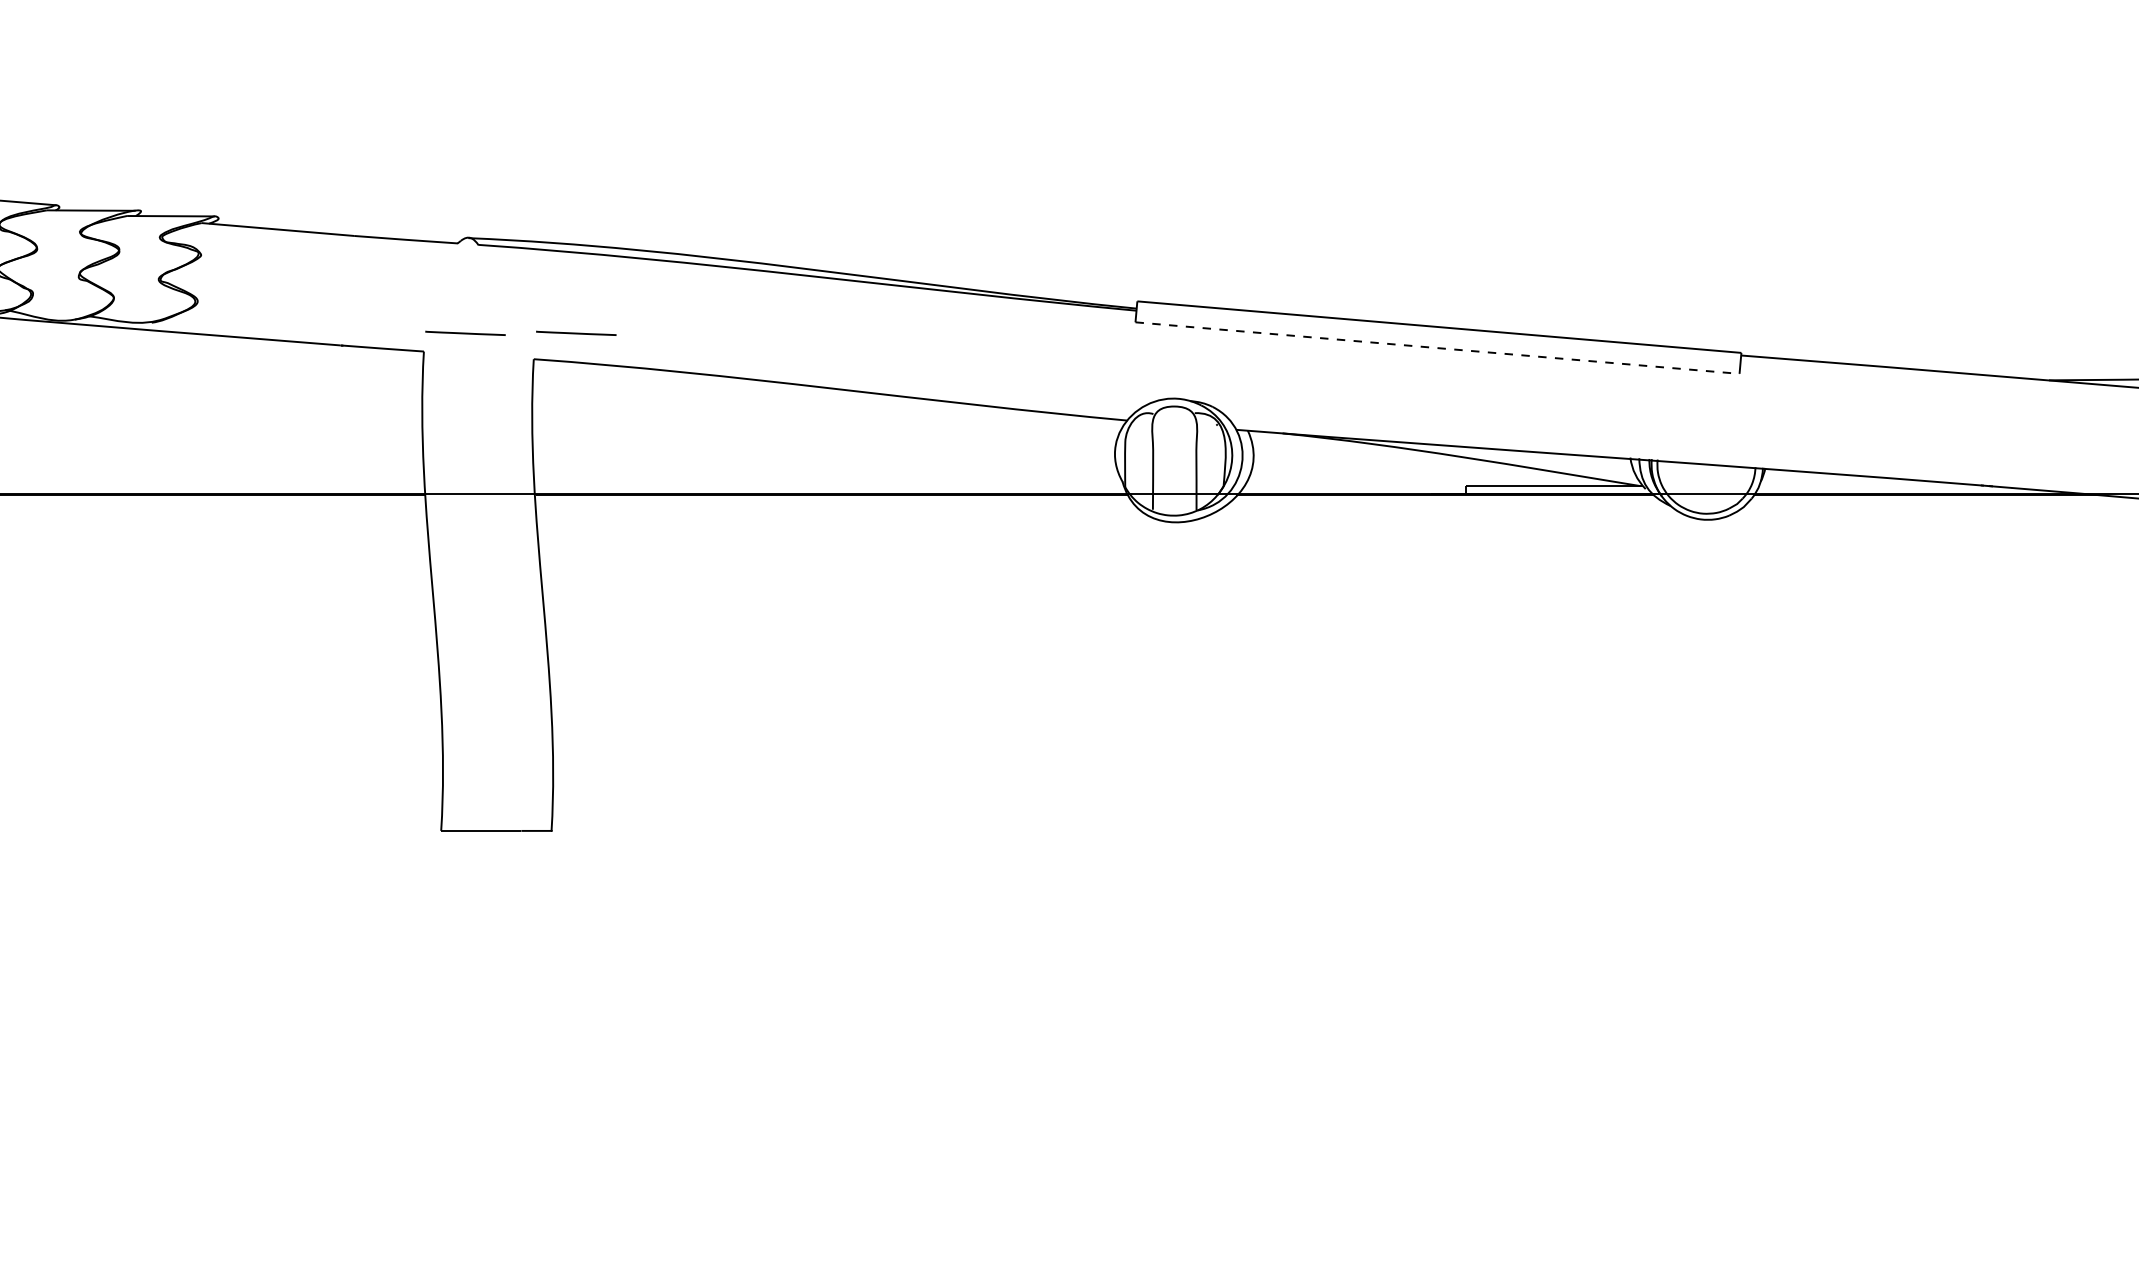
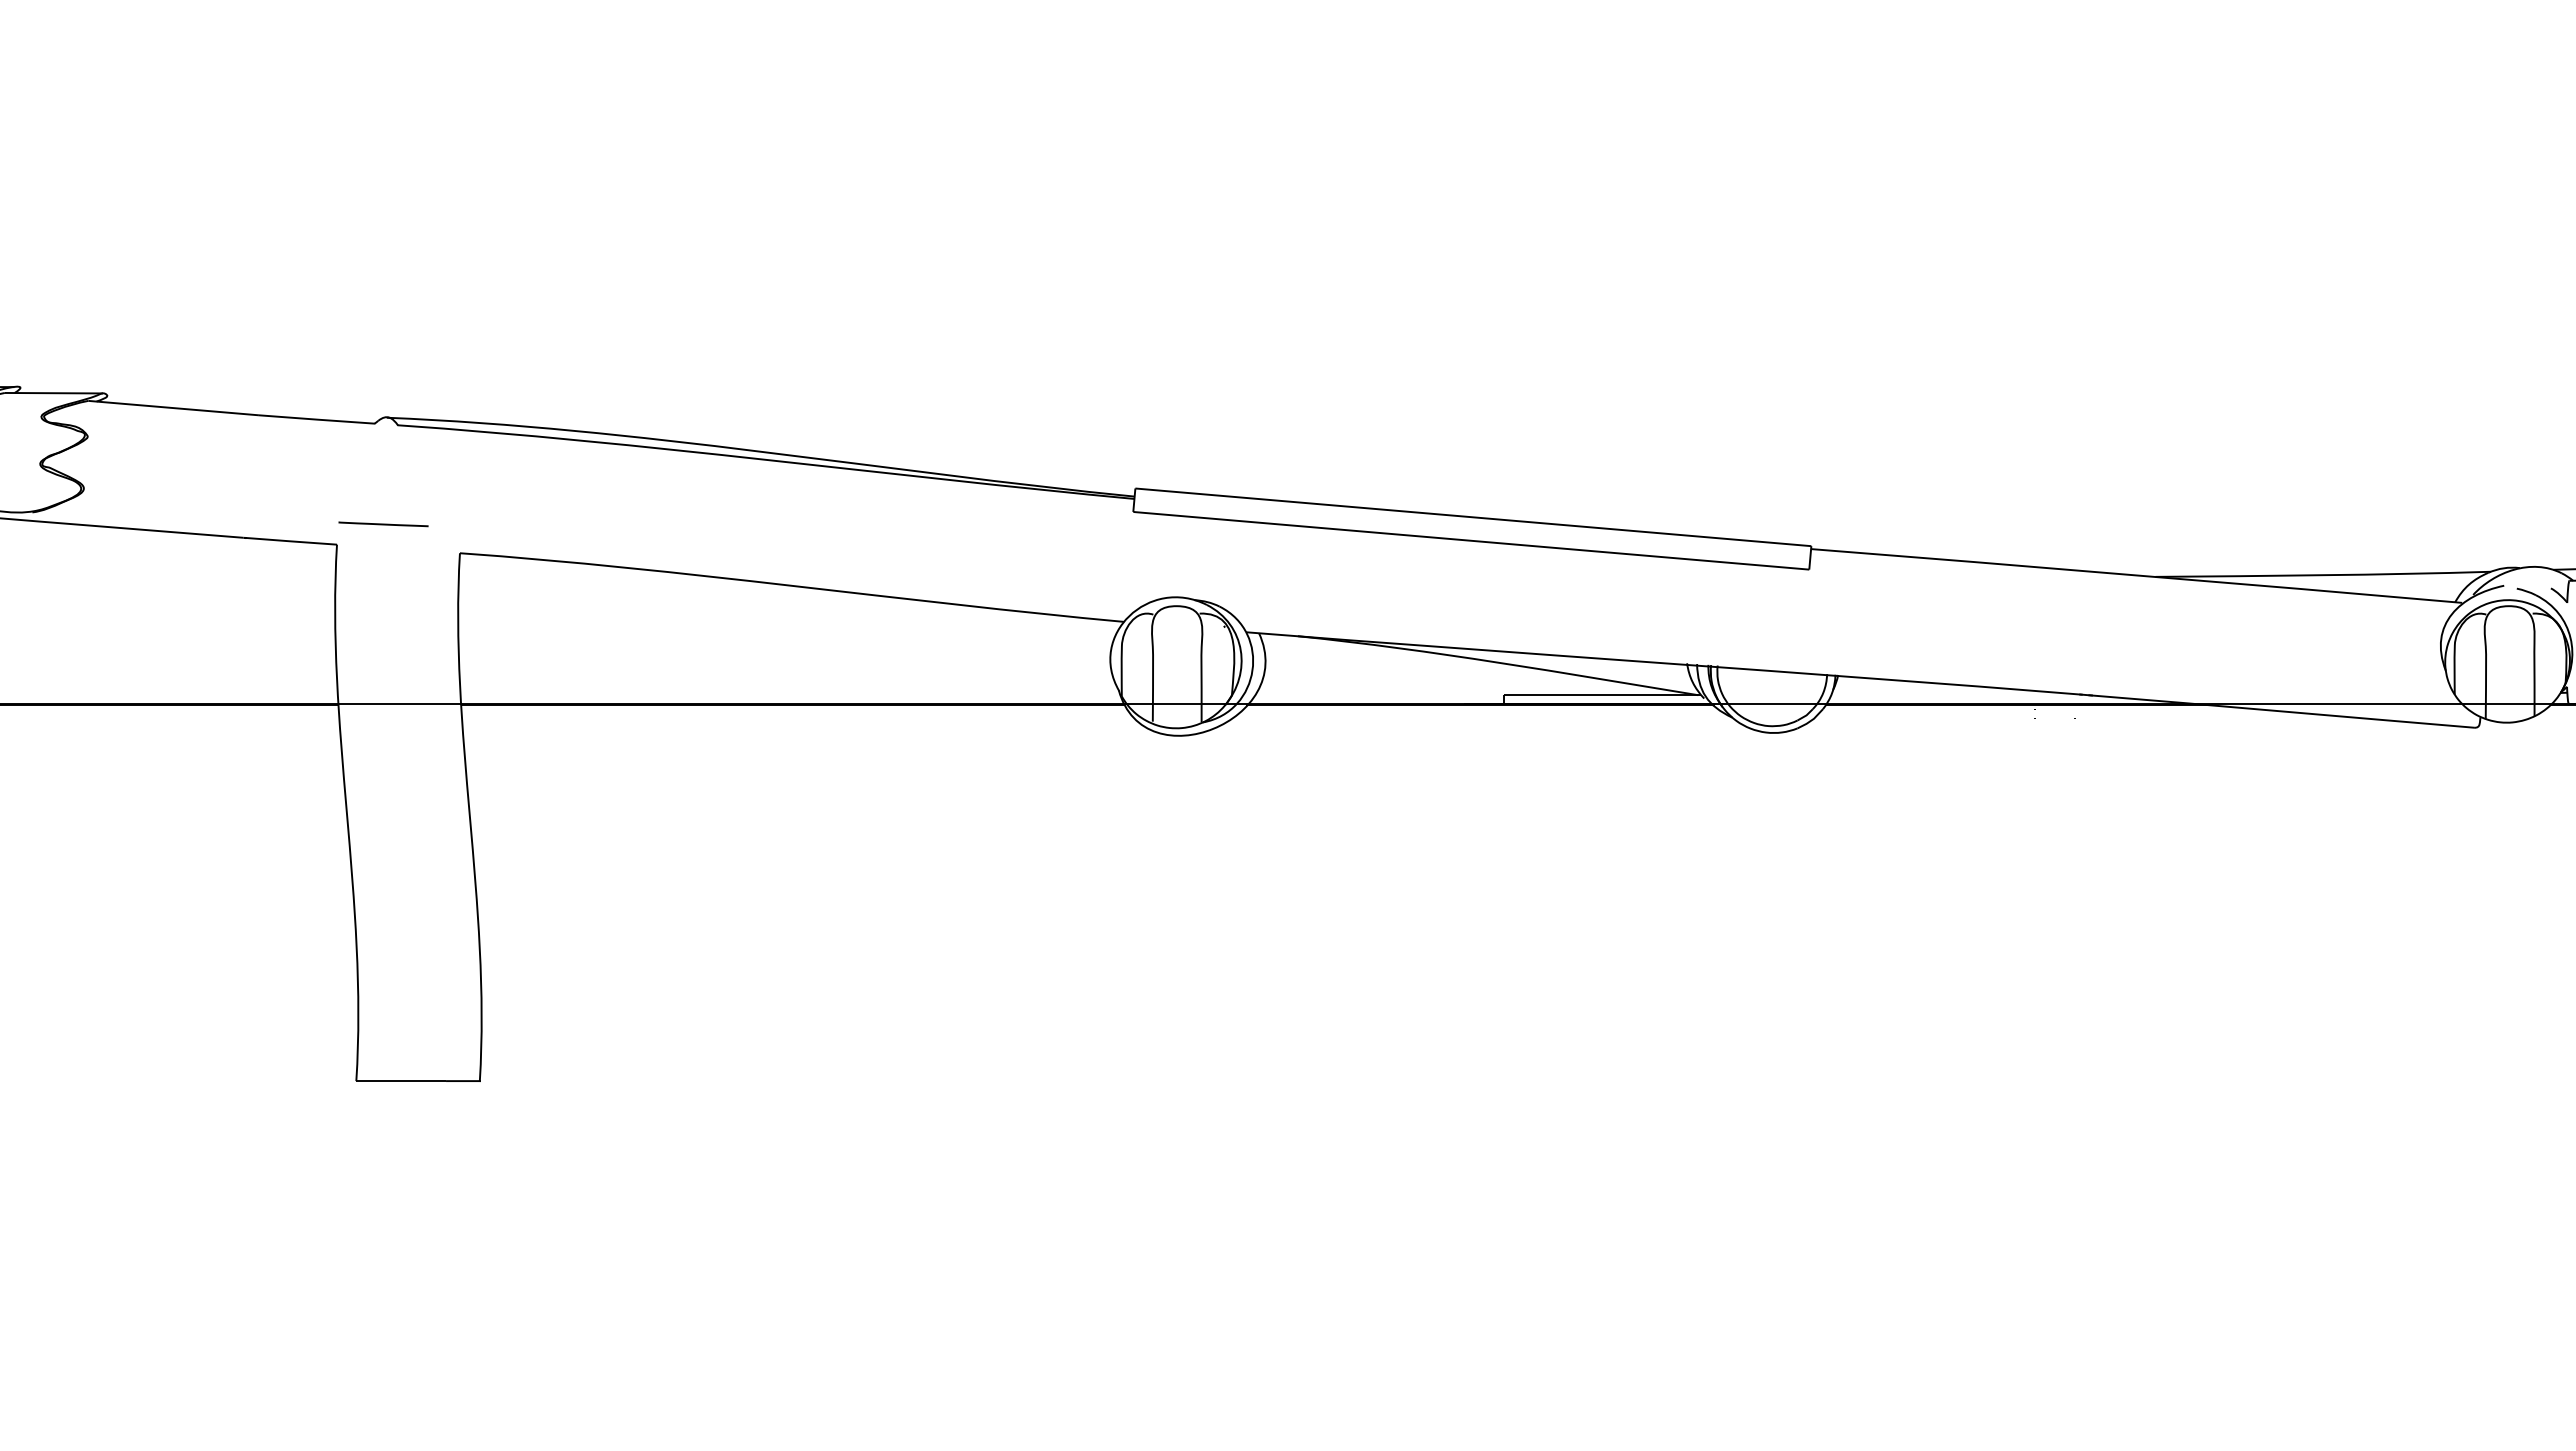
line: (576, 333) -> (507, 524), removed
line: (1437, 347) -> (1471, 540), dashed -> solid

